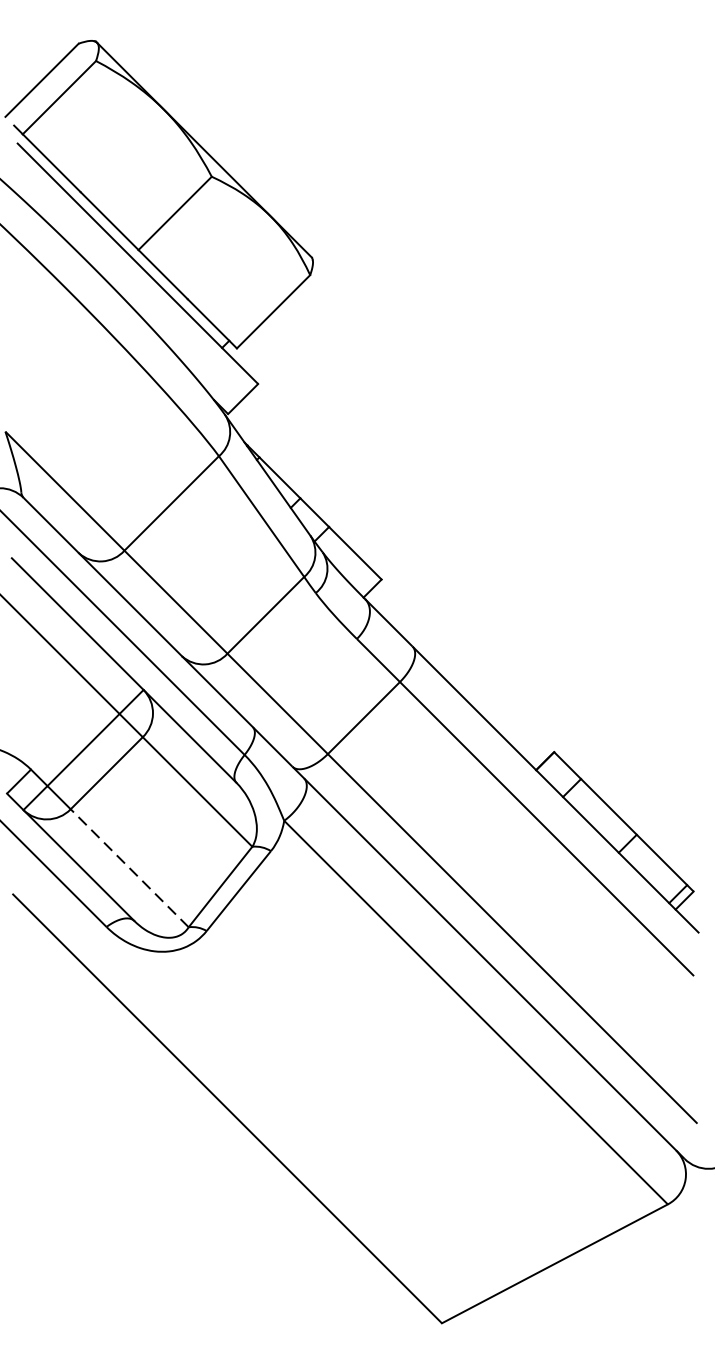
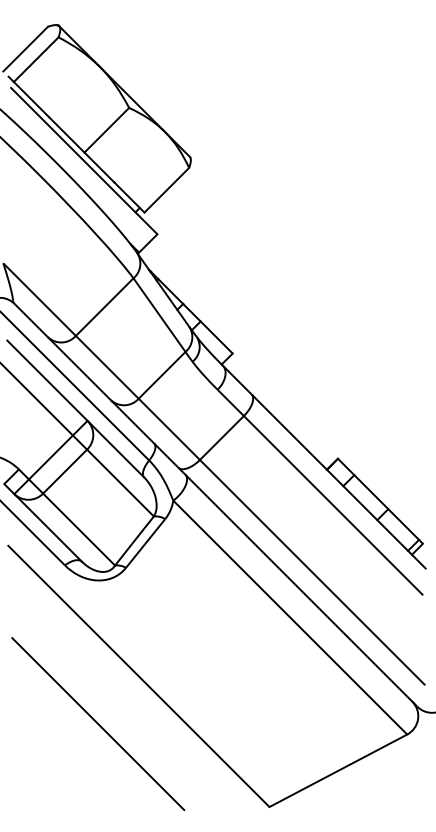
line: (130, 868) -> (79, 529), dashed -> solid
line: (161, 1187) -> (98, 724), added

